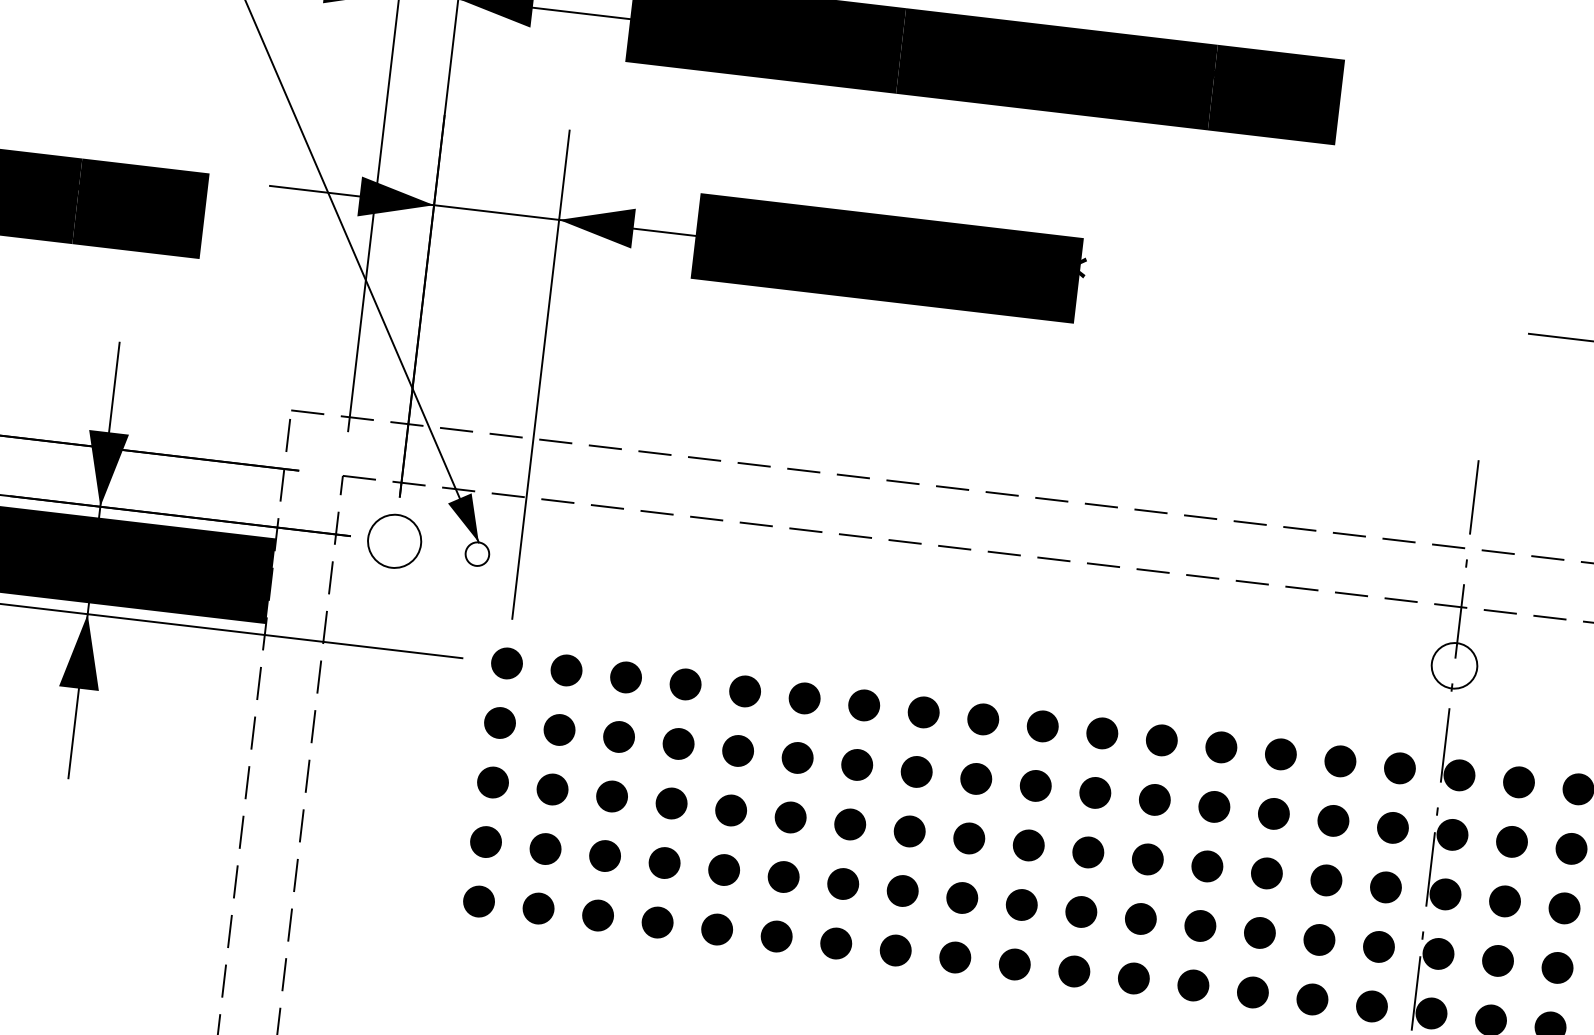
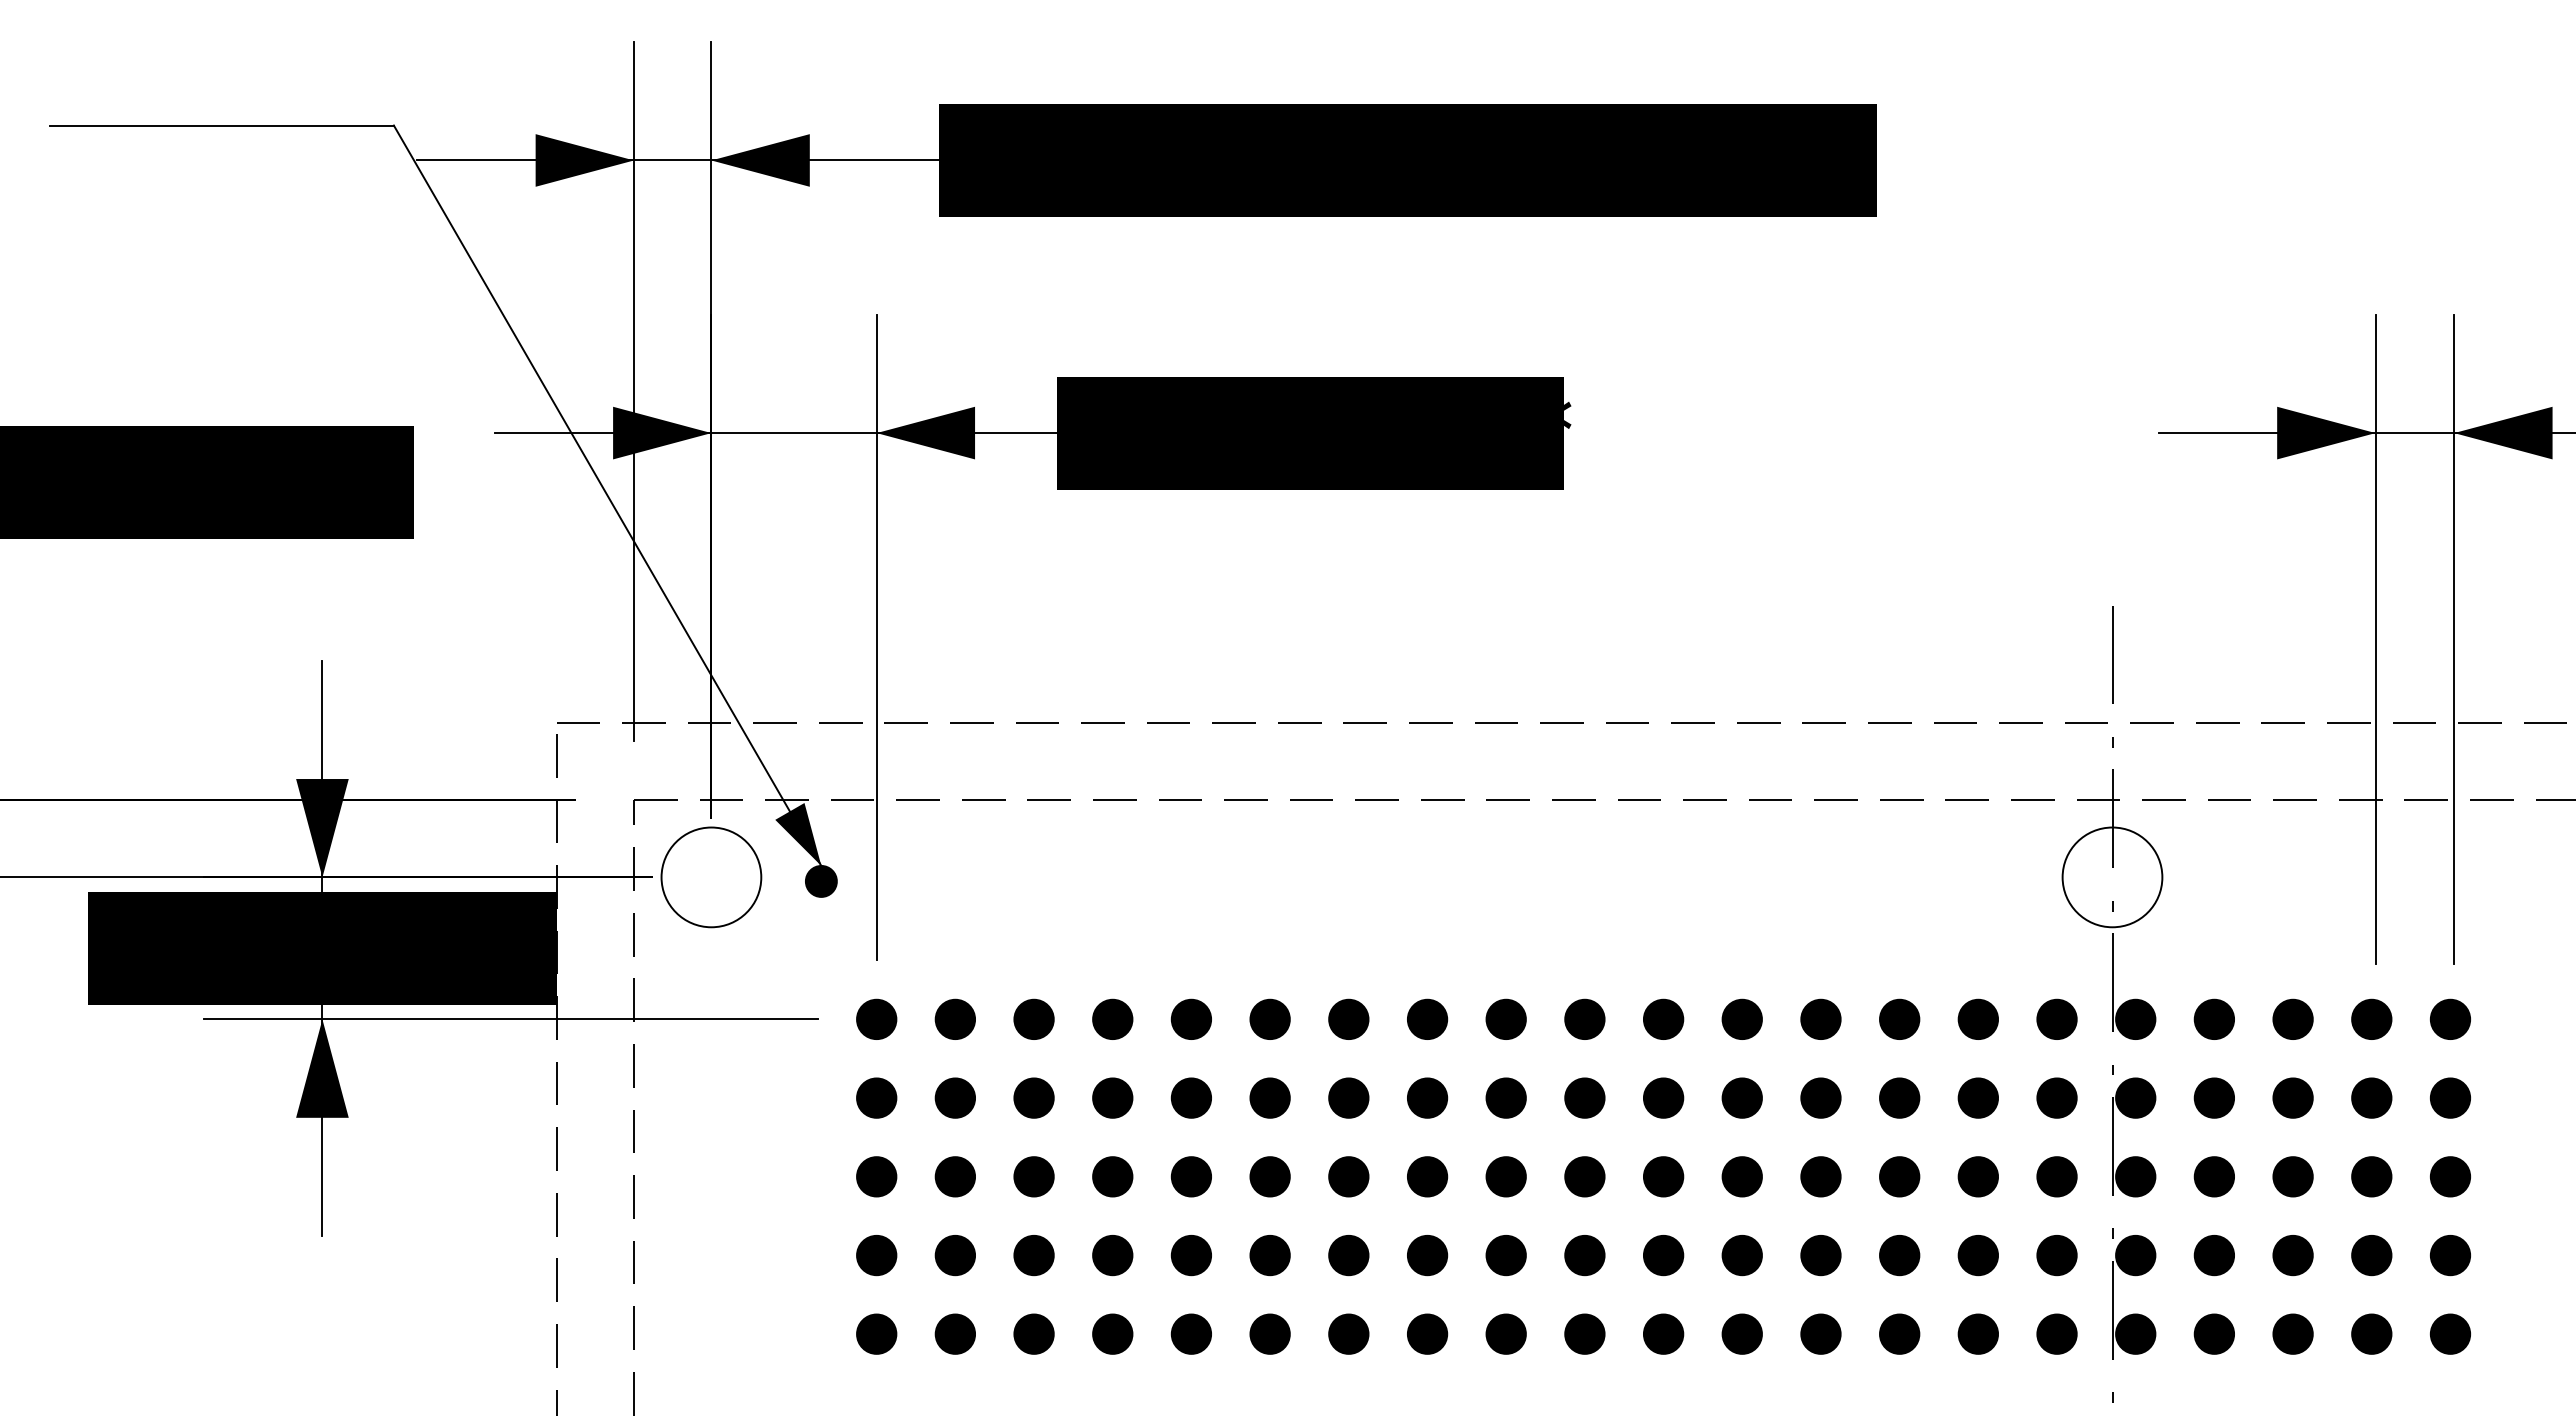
circle: (394, 541) -> (711, 877), size x1.43
fill: (476, 553) -> (820, 880), added
circle: (1454, 665) -> (2112, 877), size x1.67

